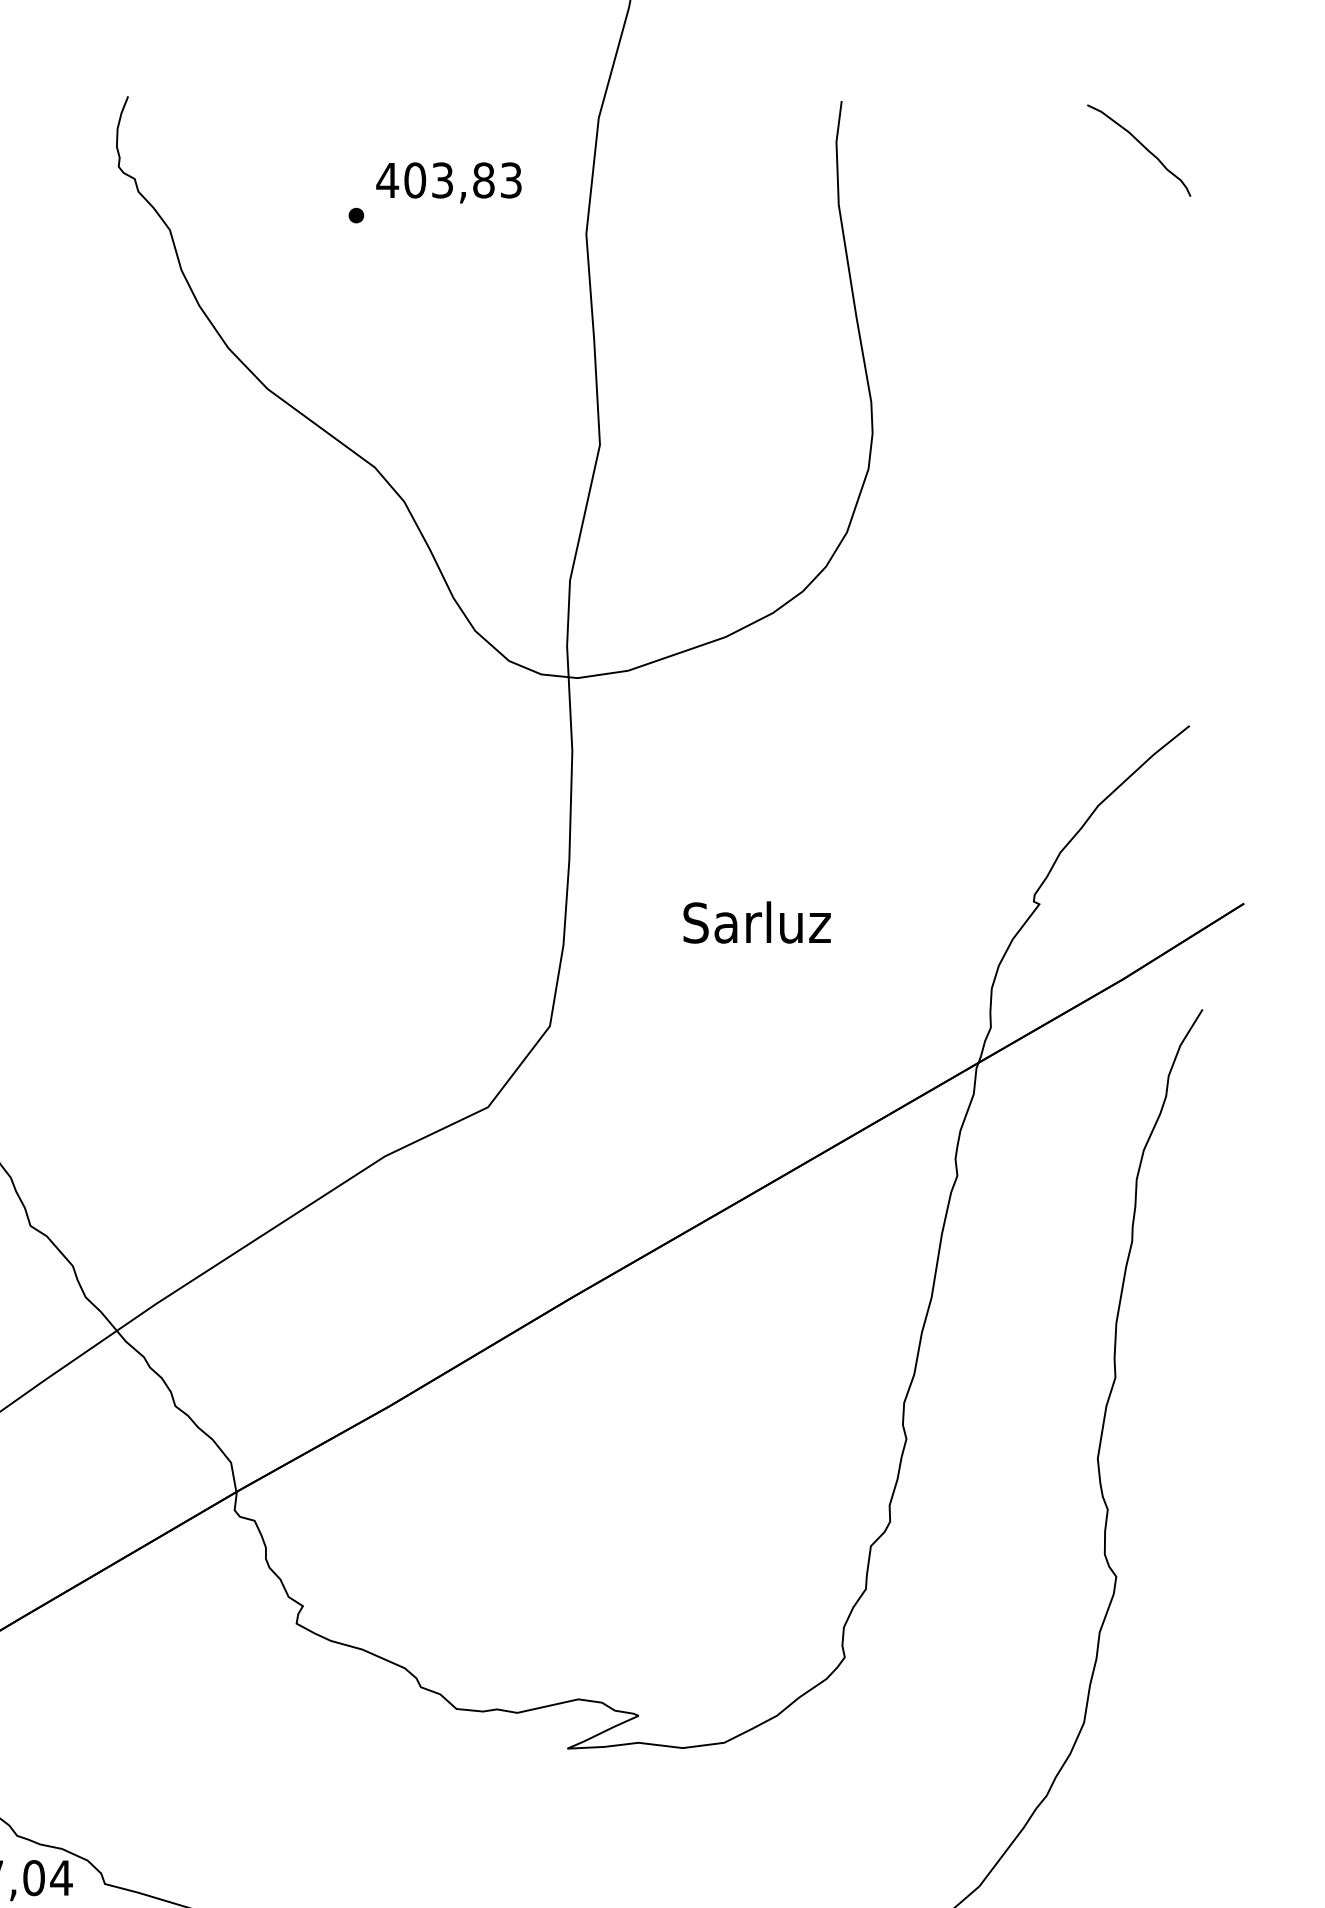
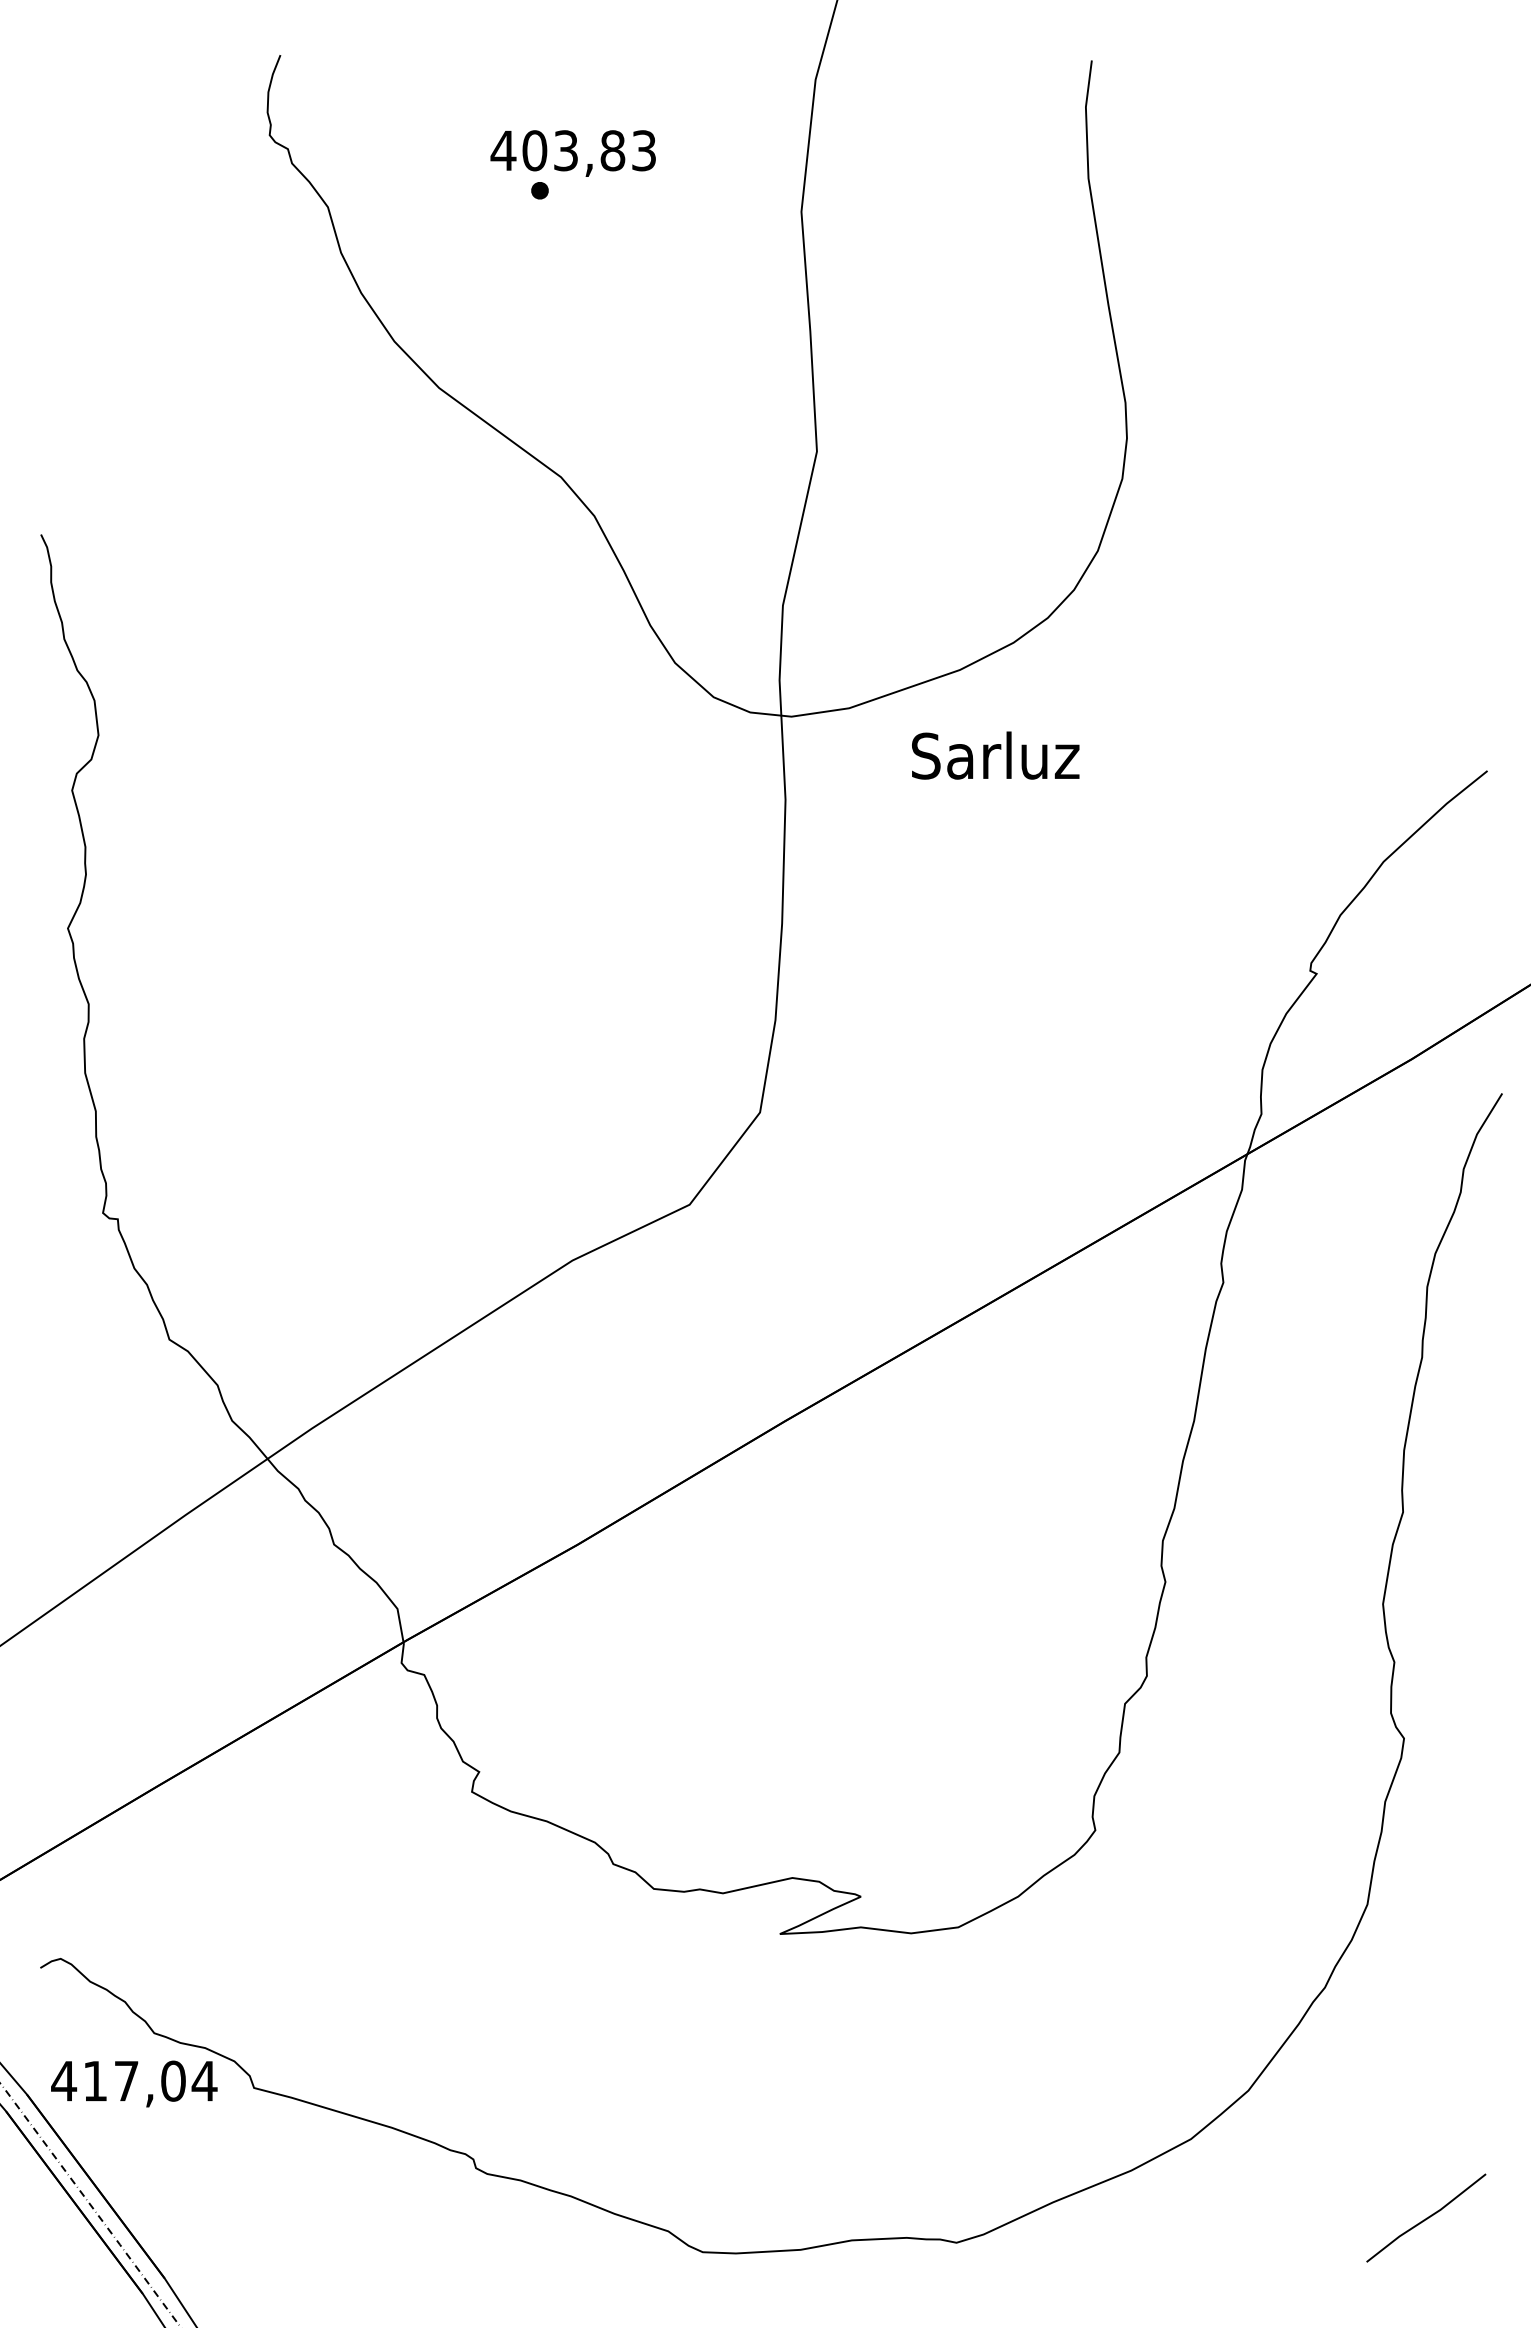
curve: (1143, 146) -> (1434, 112), removed
text: (448, 182) -> (572, 153), moved
text: (756, 922) -> (995, 755), moved

